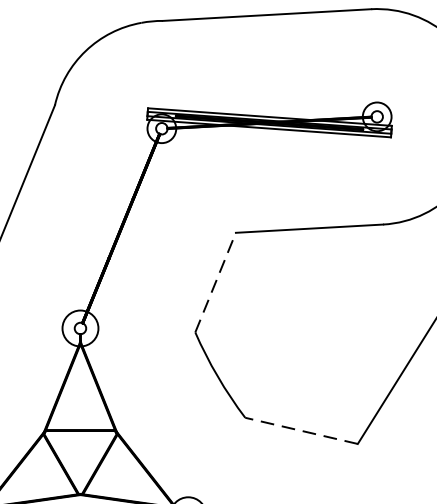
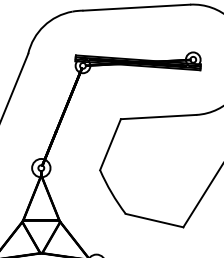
line: (215, 282) -> (110, 144), dashed -> solid
line: (301, 430) -> (154, 220), dashed -> solid

